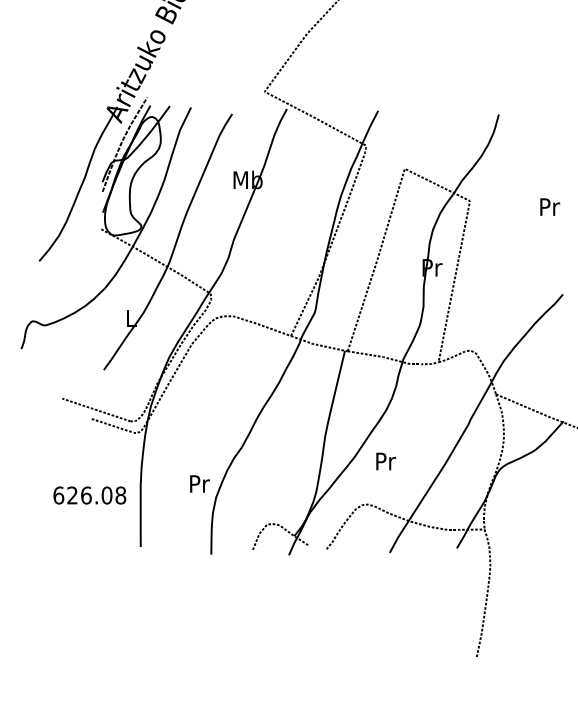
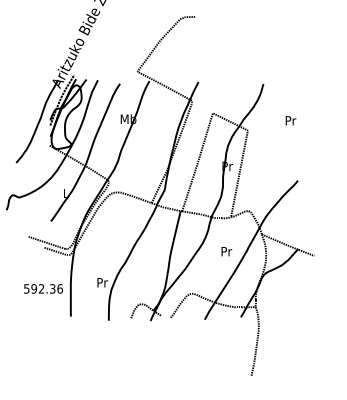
text: (549, 206) -> (290, 120), moved
text: (385, 461) -> (226, 251), moved
text: (89, 494) -> (43, 288), 626.08 -> 592.36

